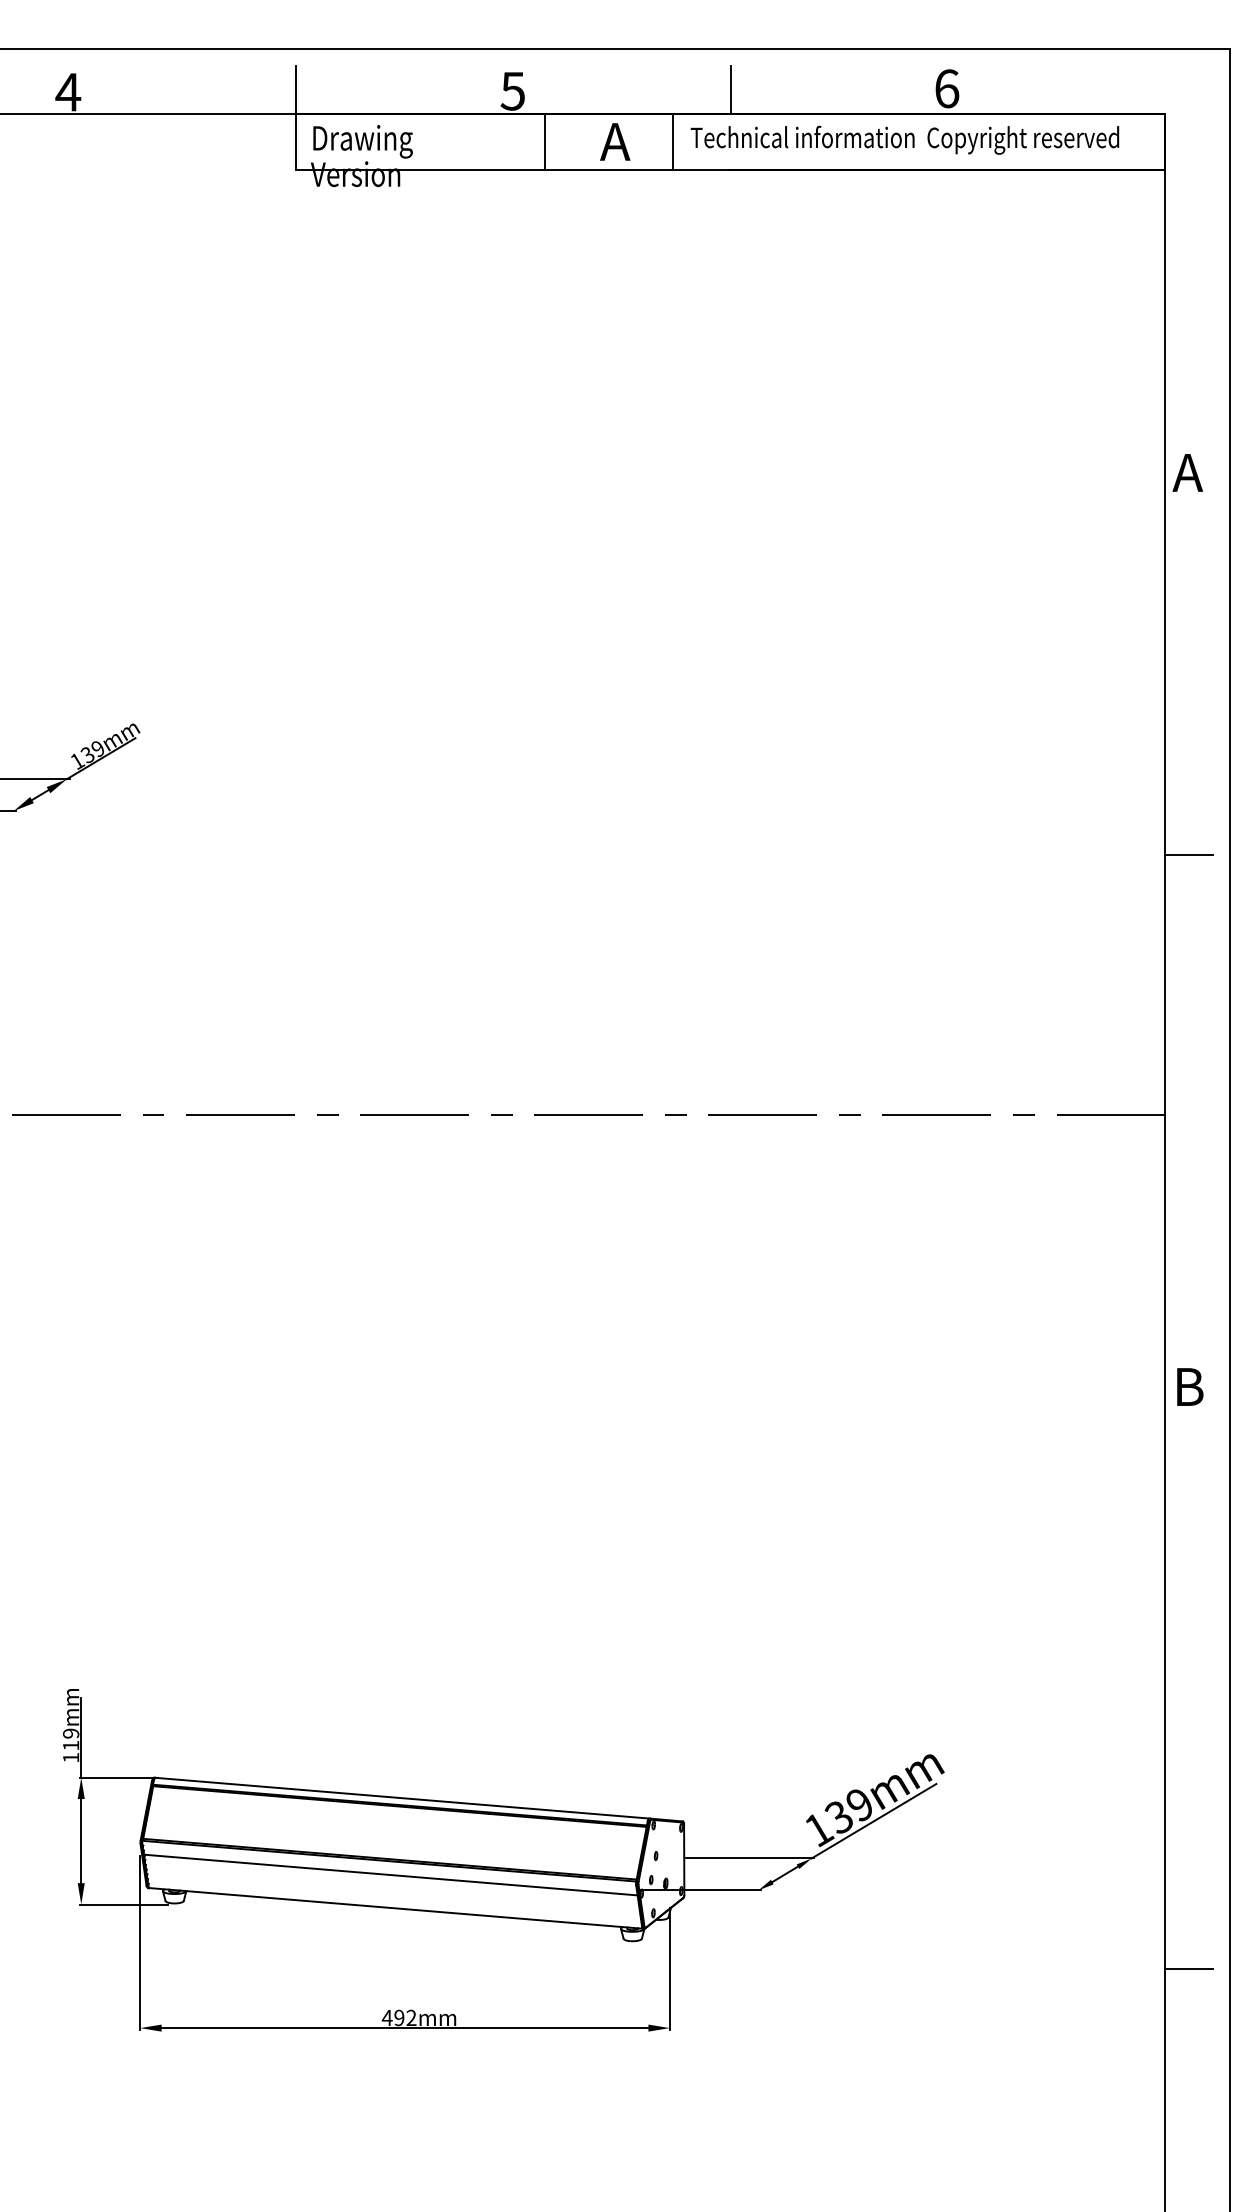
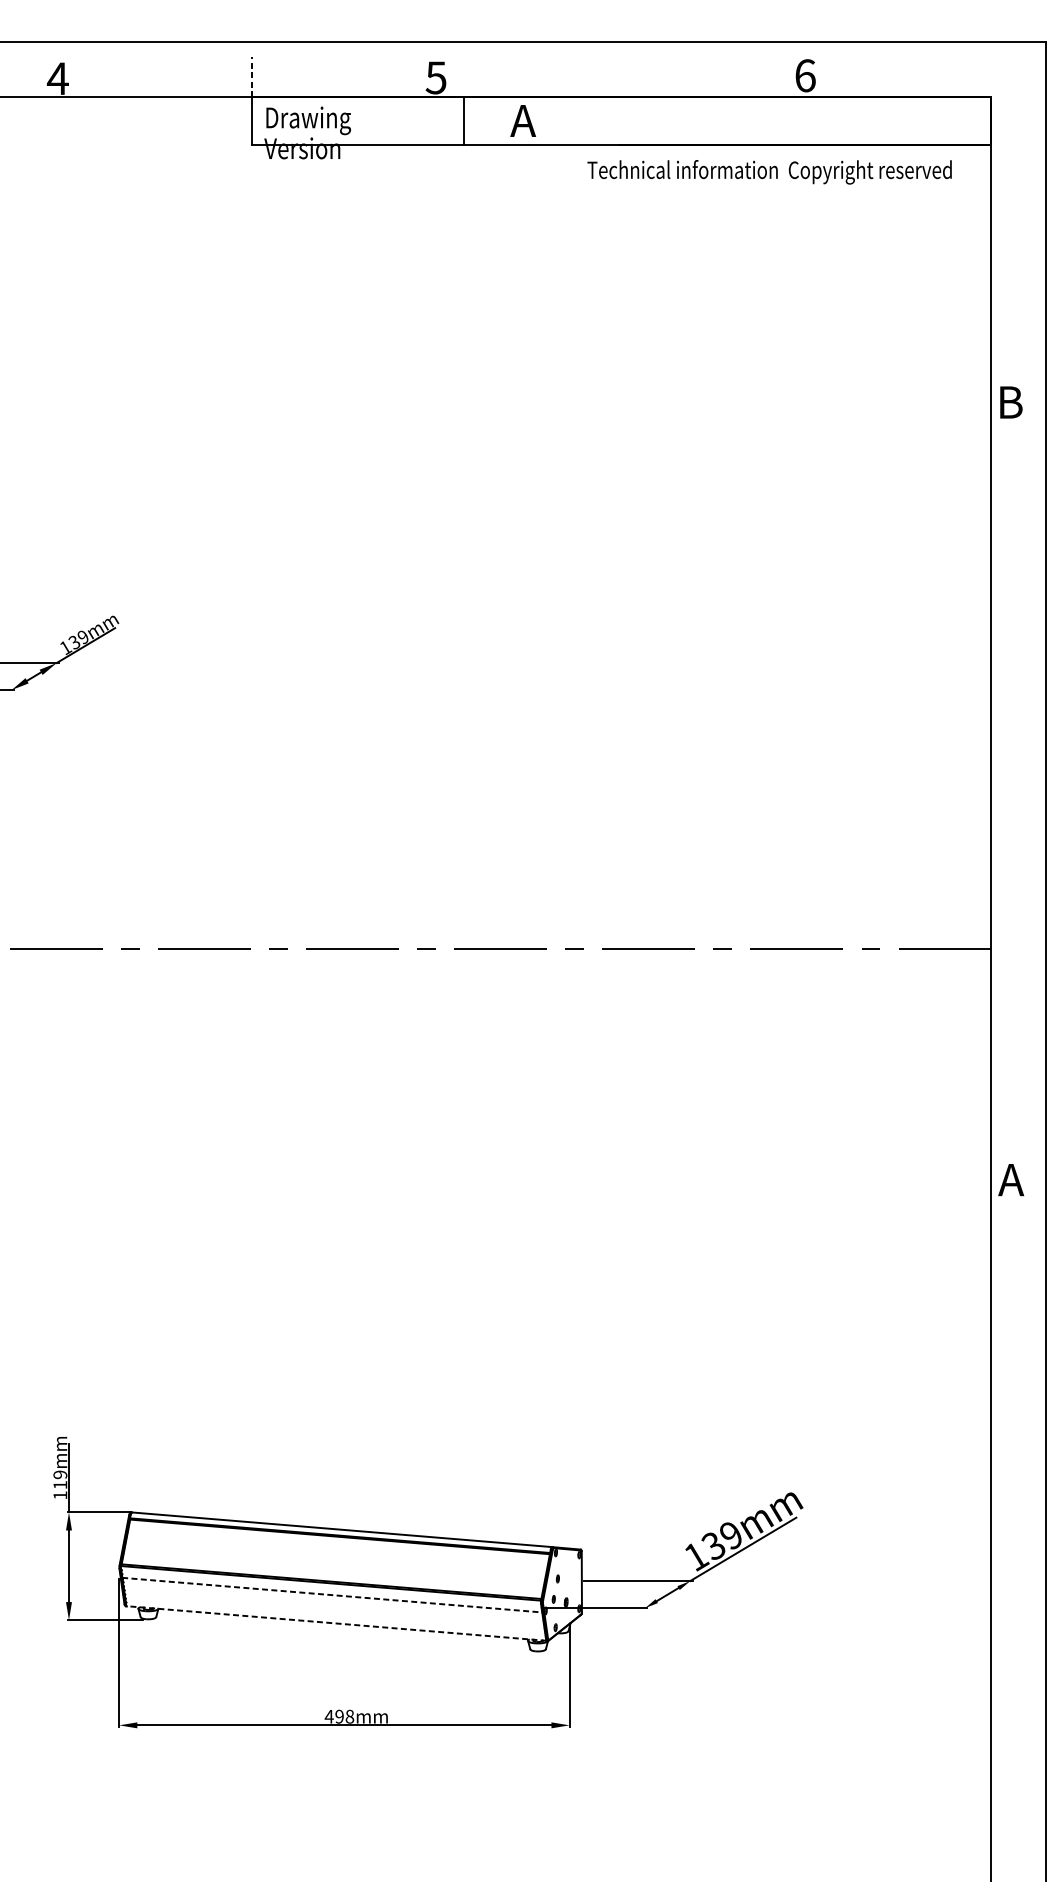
line: (296, 89) -> (252, 76), solid -> dashed
line: (730, 89) -> (621, 76), removed
text: (904, 139) -> (769, 171), moved
line: (672, 141) -> (571, 120), removed
text: (1187, 472) -> (1009, 402), A -> B
line: (1188, 855) -> (1010, 727), removed
text: (1188, 1386) -> (1010, 1179), B -> A
line: (390, 1875) -> (332, 1595), solid -> dashed
line: (396, 1908) -> (337, 1623), solid -> dashed
line: (1188, 1969) -> (1010, 1675), removed
text: (411, 2017) -> (349, 1716), 492mm -> 498mm

